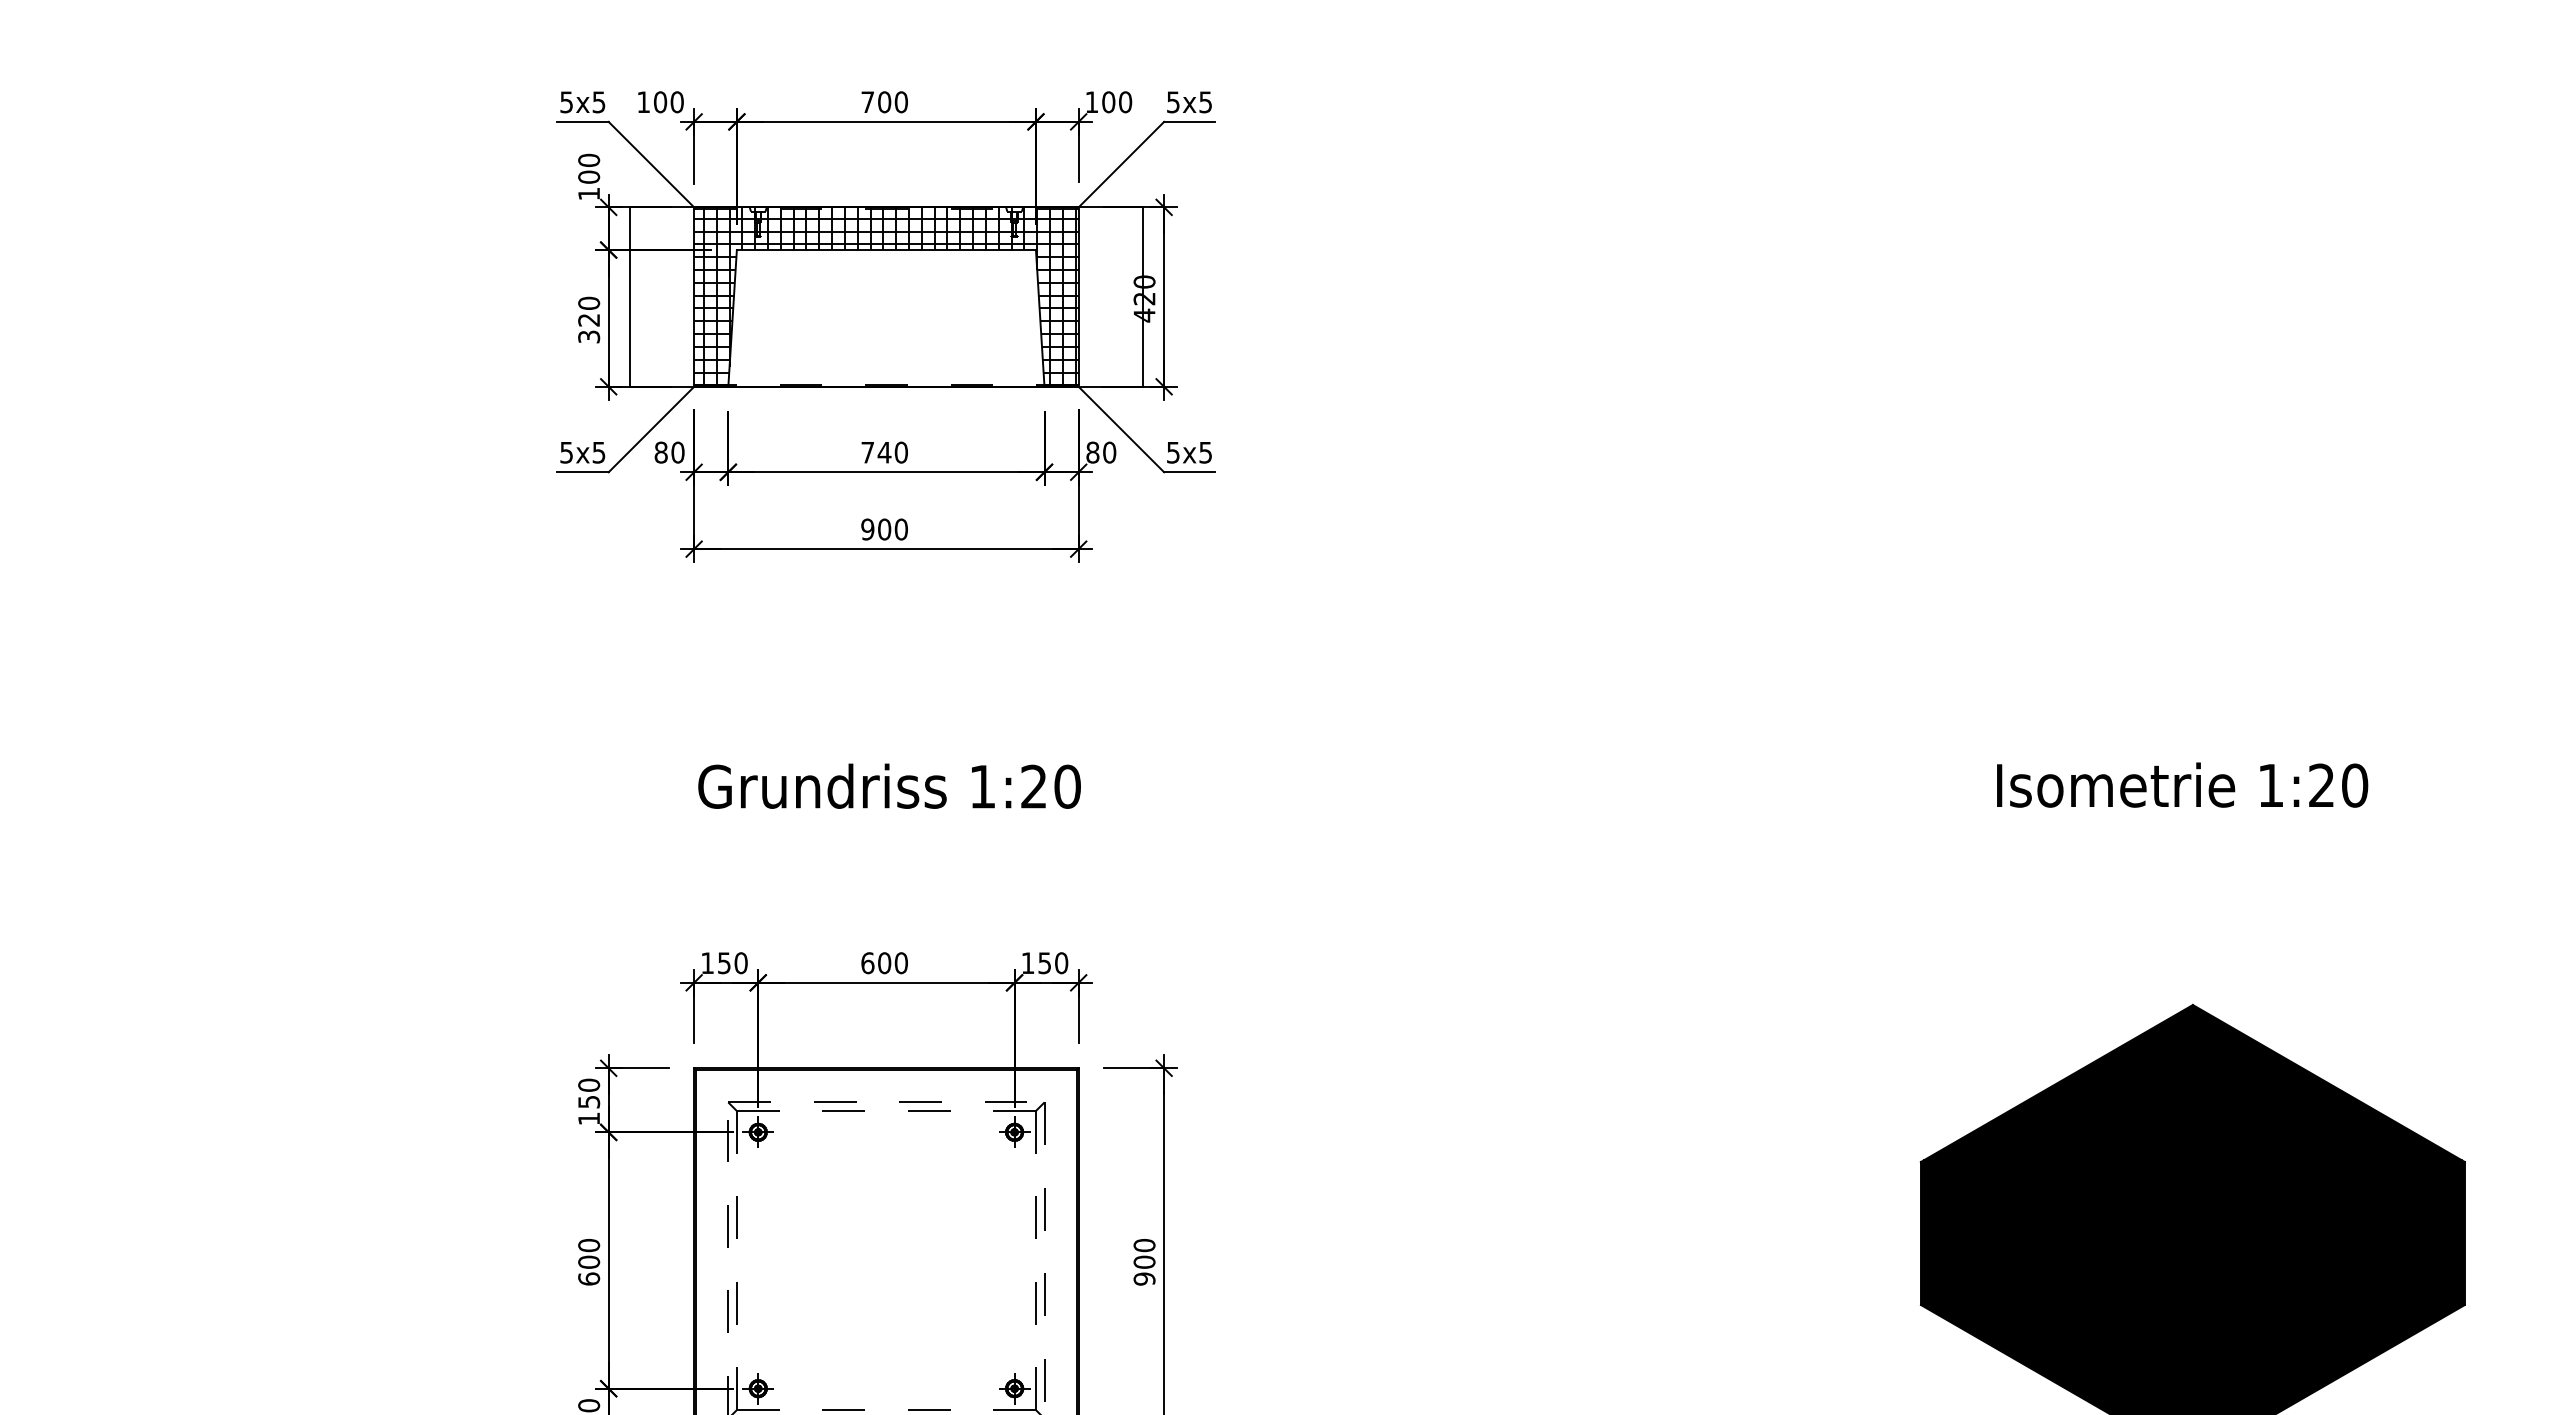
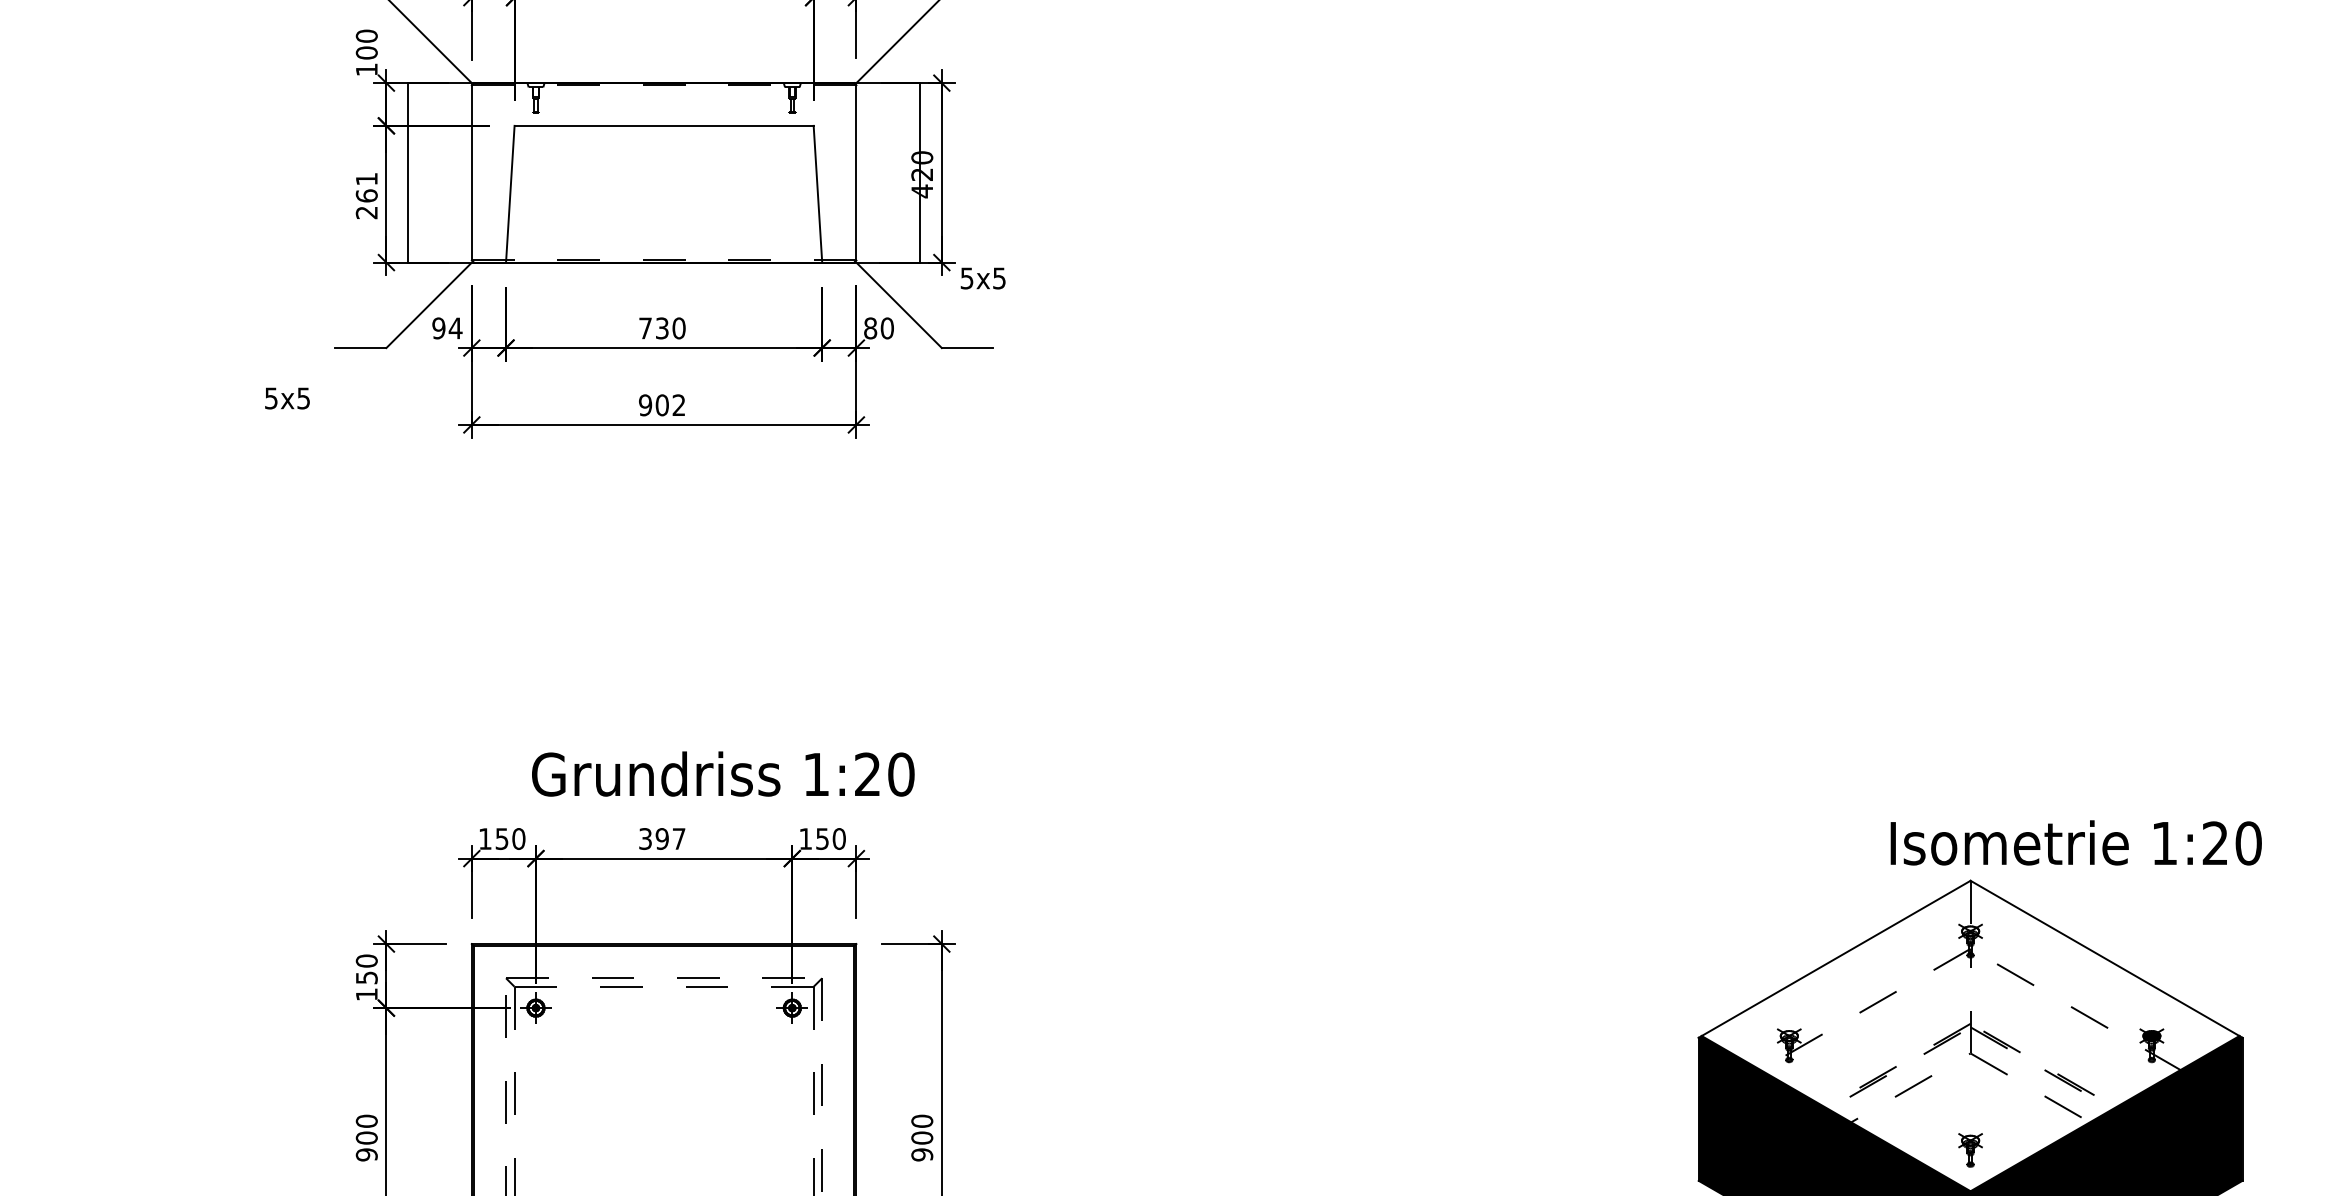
hatch: (886, 296) -> (664, 172), removed
text: (589, 319) -> (367, 195), 320 -> 261
text: (582, 452) -> (287, 398), moved
text: (669, 452) -> (447, 328), 80 -> 94
text: (884, 452) -> (662, 328), 740 -> 730
text: (1189, 452) -> (983, 278), moved
text: (900, 529) -> (678, 405), 900 -> 902
text: (2182, 784) -> (2076, 842), moved
text: (889, 785) -> (723, 773), moved
text: (884, 963) -> (662, 839), 600 -> 397
fill: (2192, 1055) -> (1970, 931), removed
fill: (2011, 1160) -> (1789, 1036), removed
fill: (2192, 1160) -> (1970, 1036), removed
fill: (2192, 1264) -> (1970, 1140), removed
text: (589, 1278) -> (367, 1154), 600 -> 900

